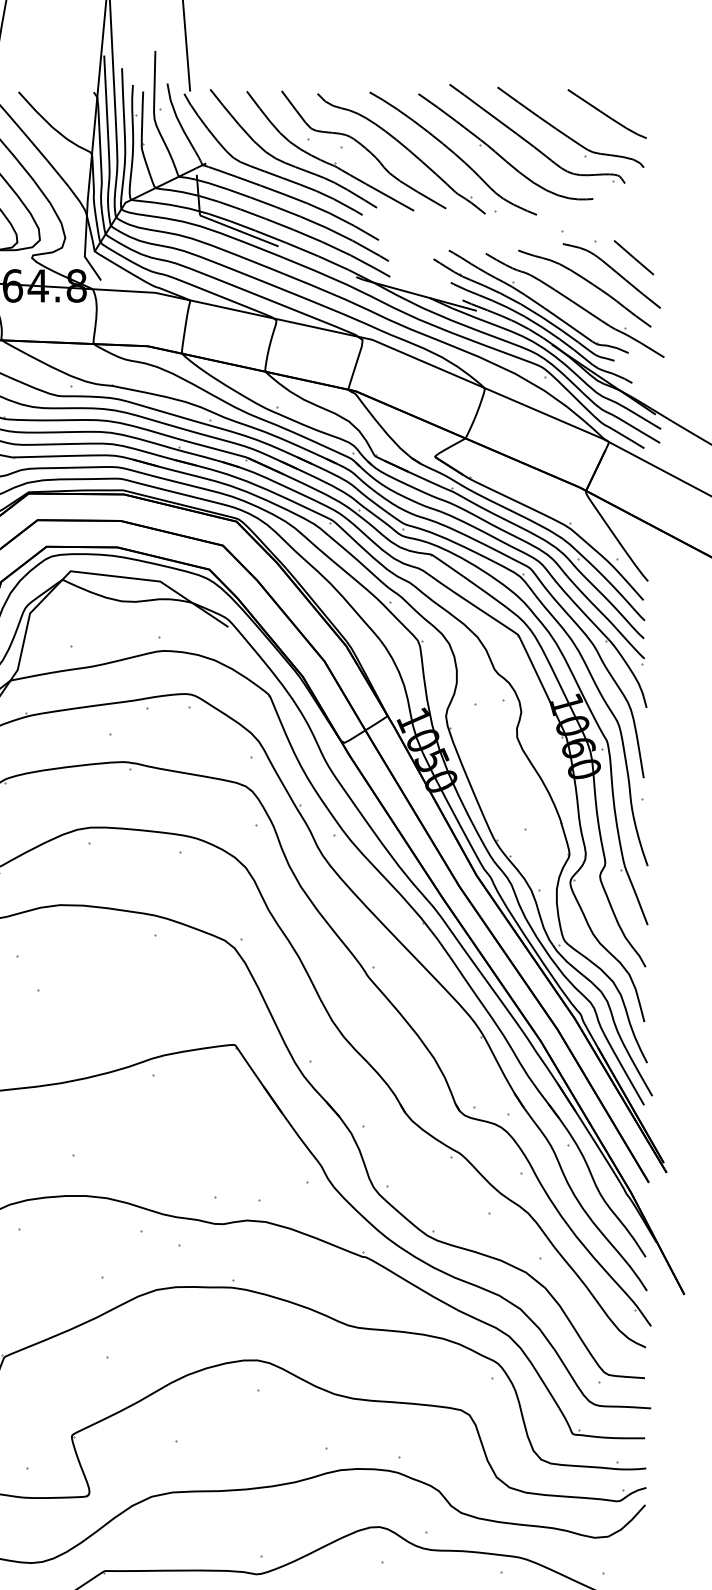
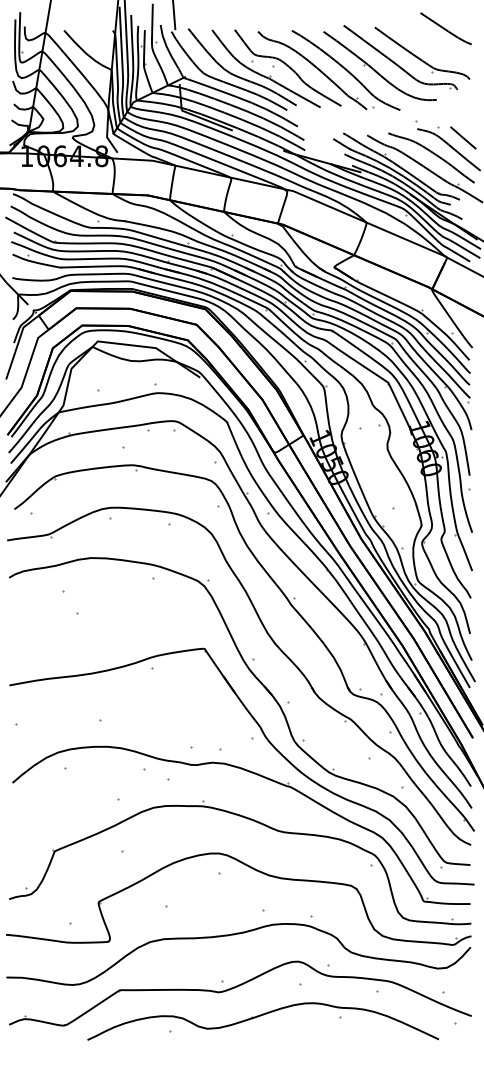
line: (606, 113) -> (445, 28), moved

